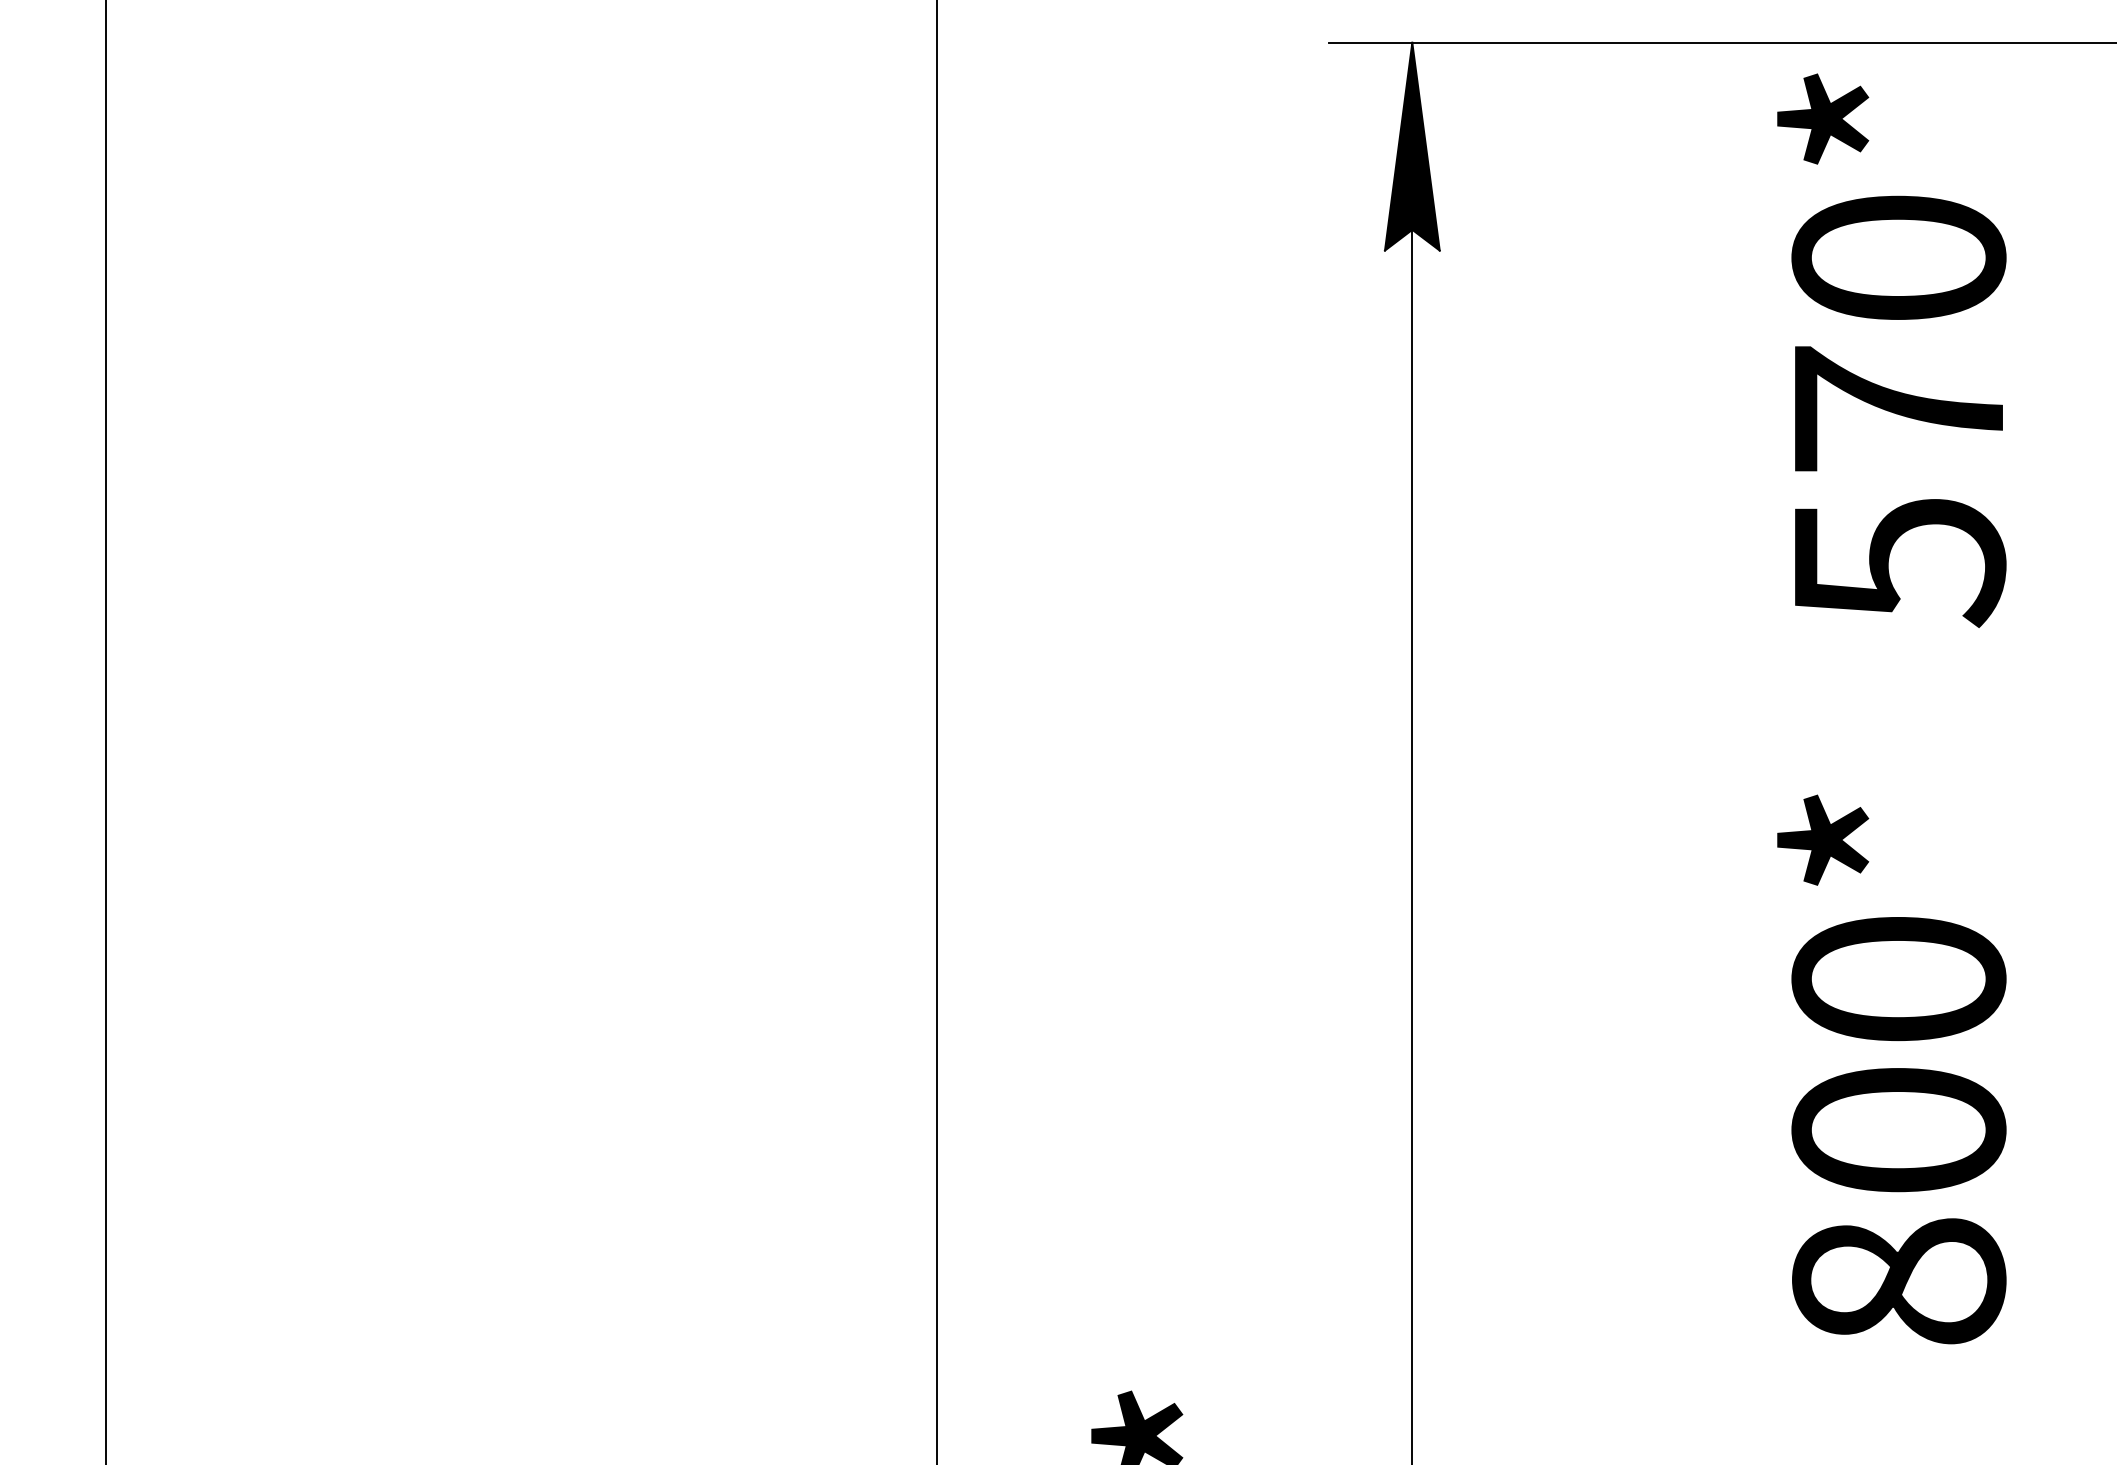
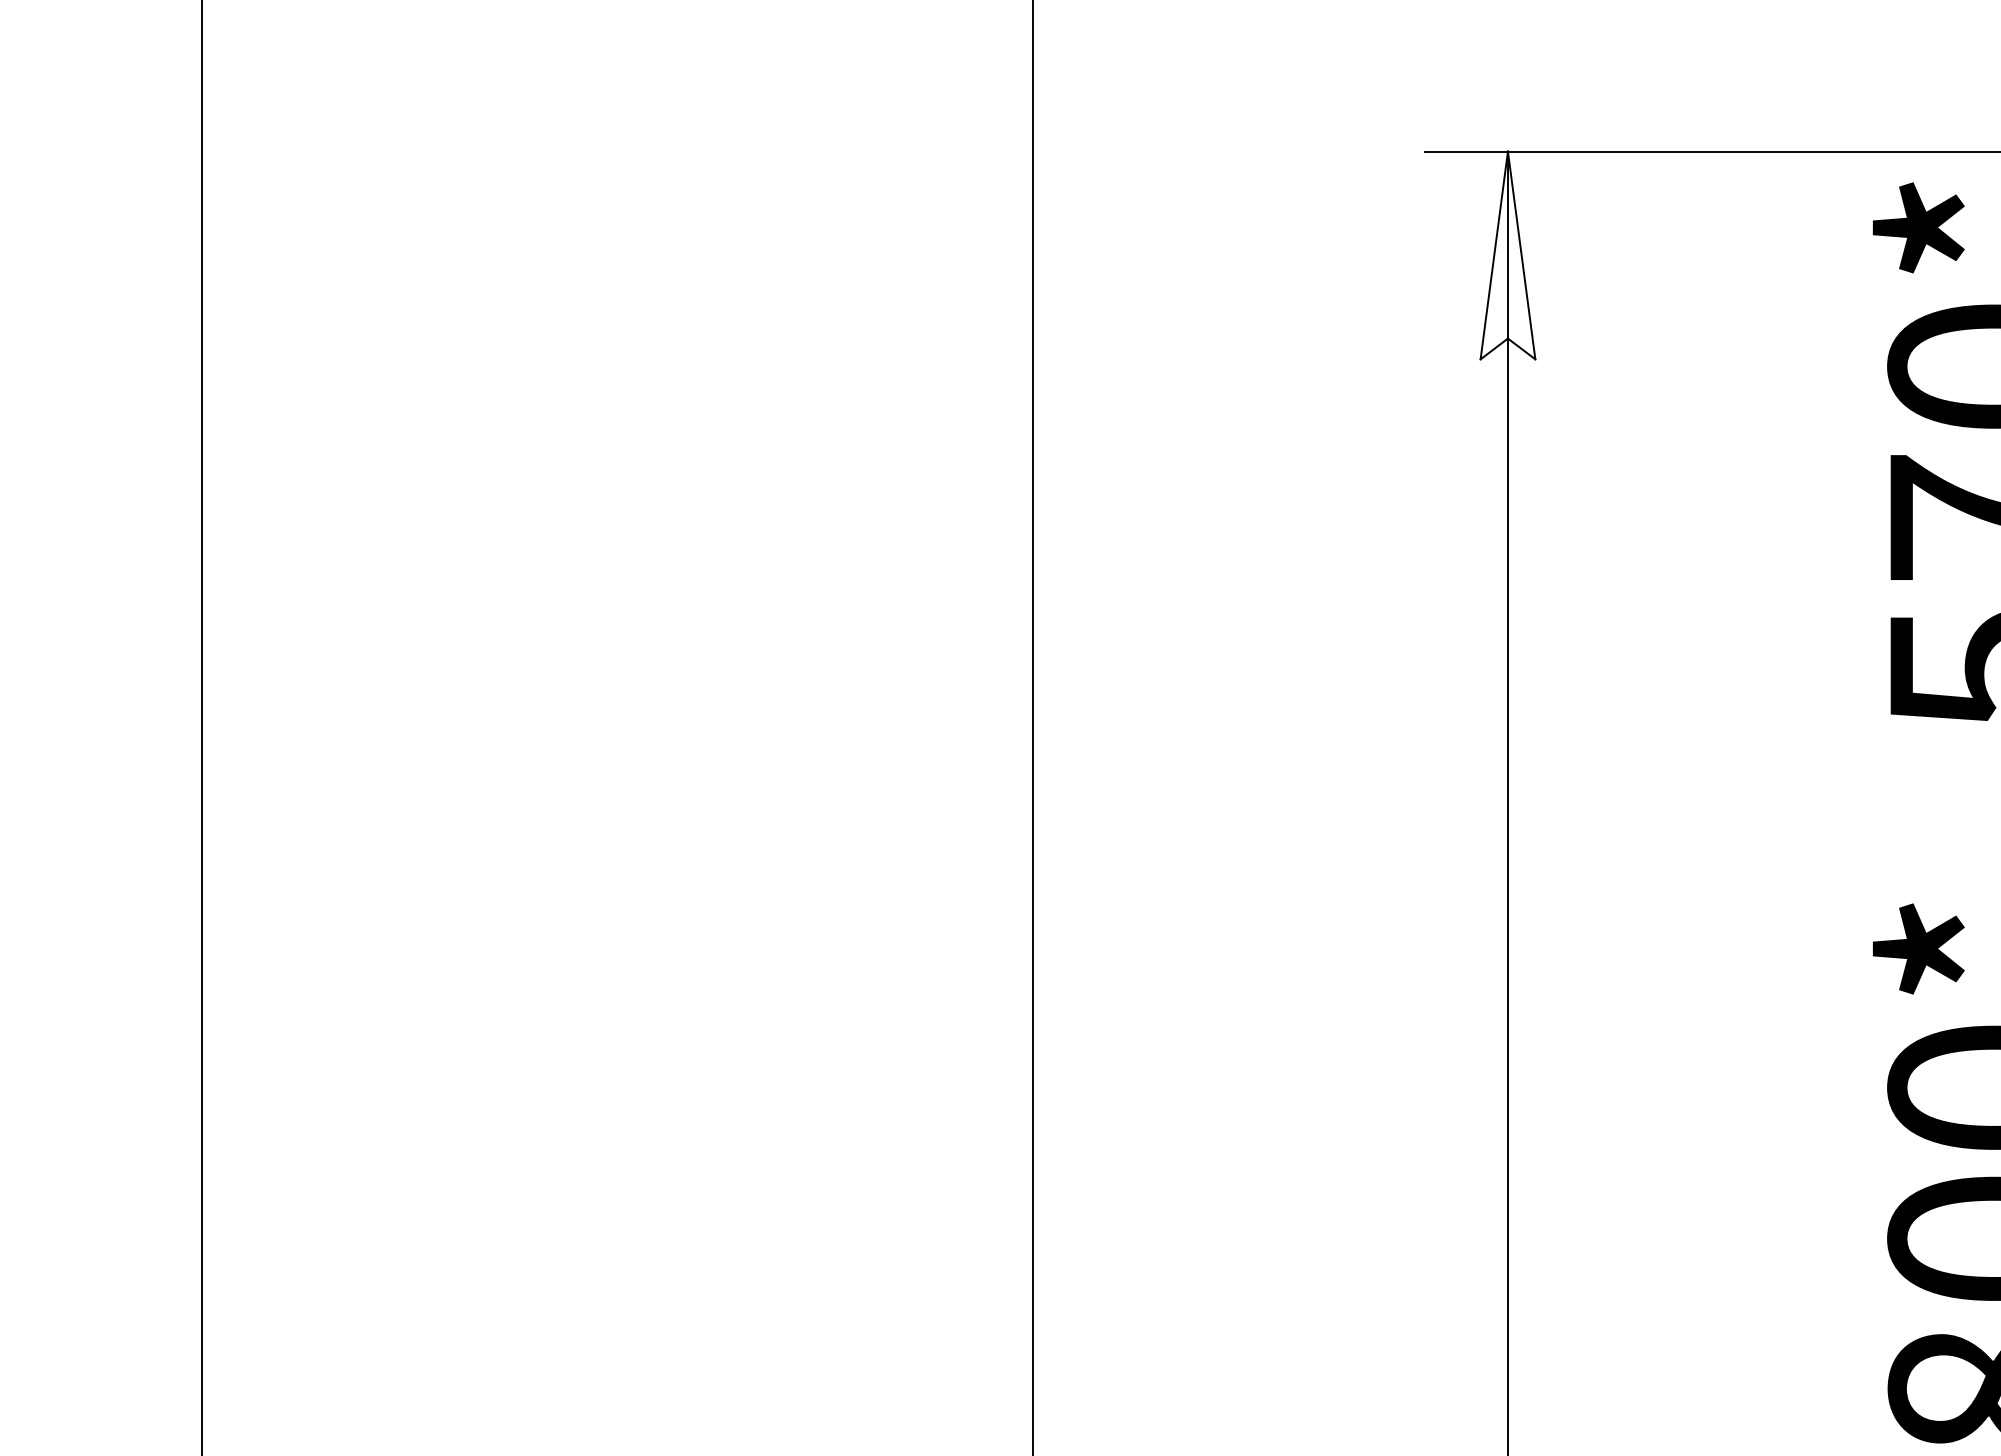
fill: (1411, 146) -> (1507, 255), removed

